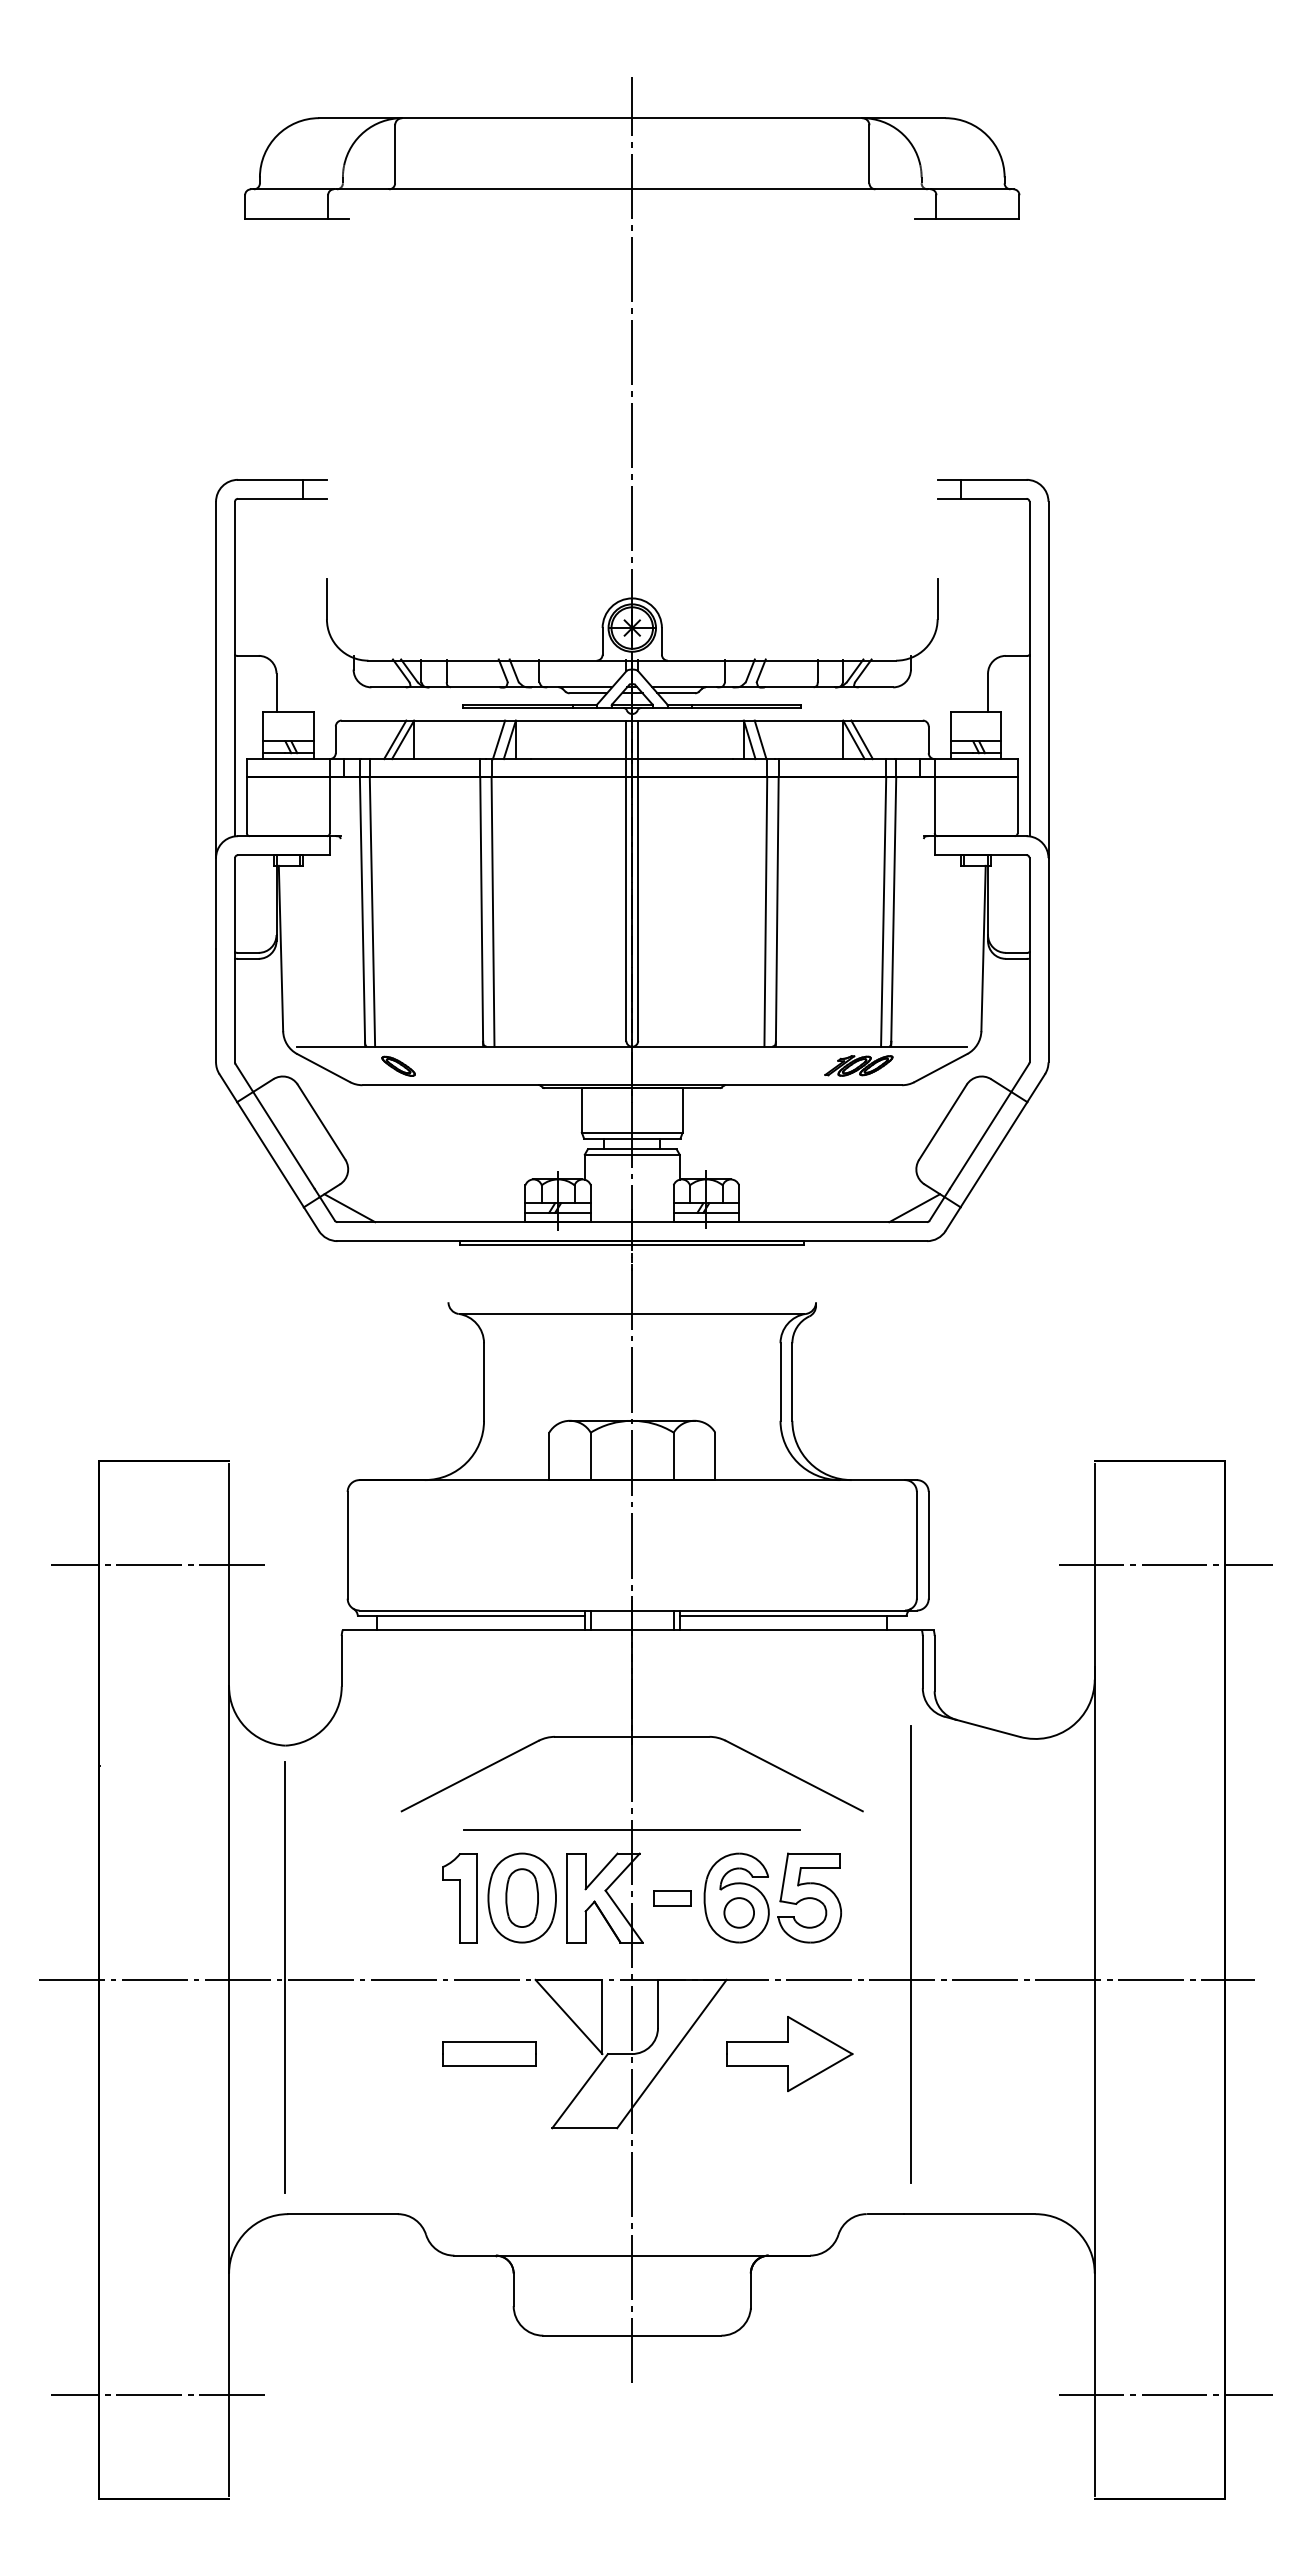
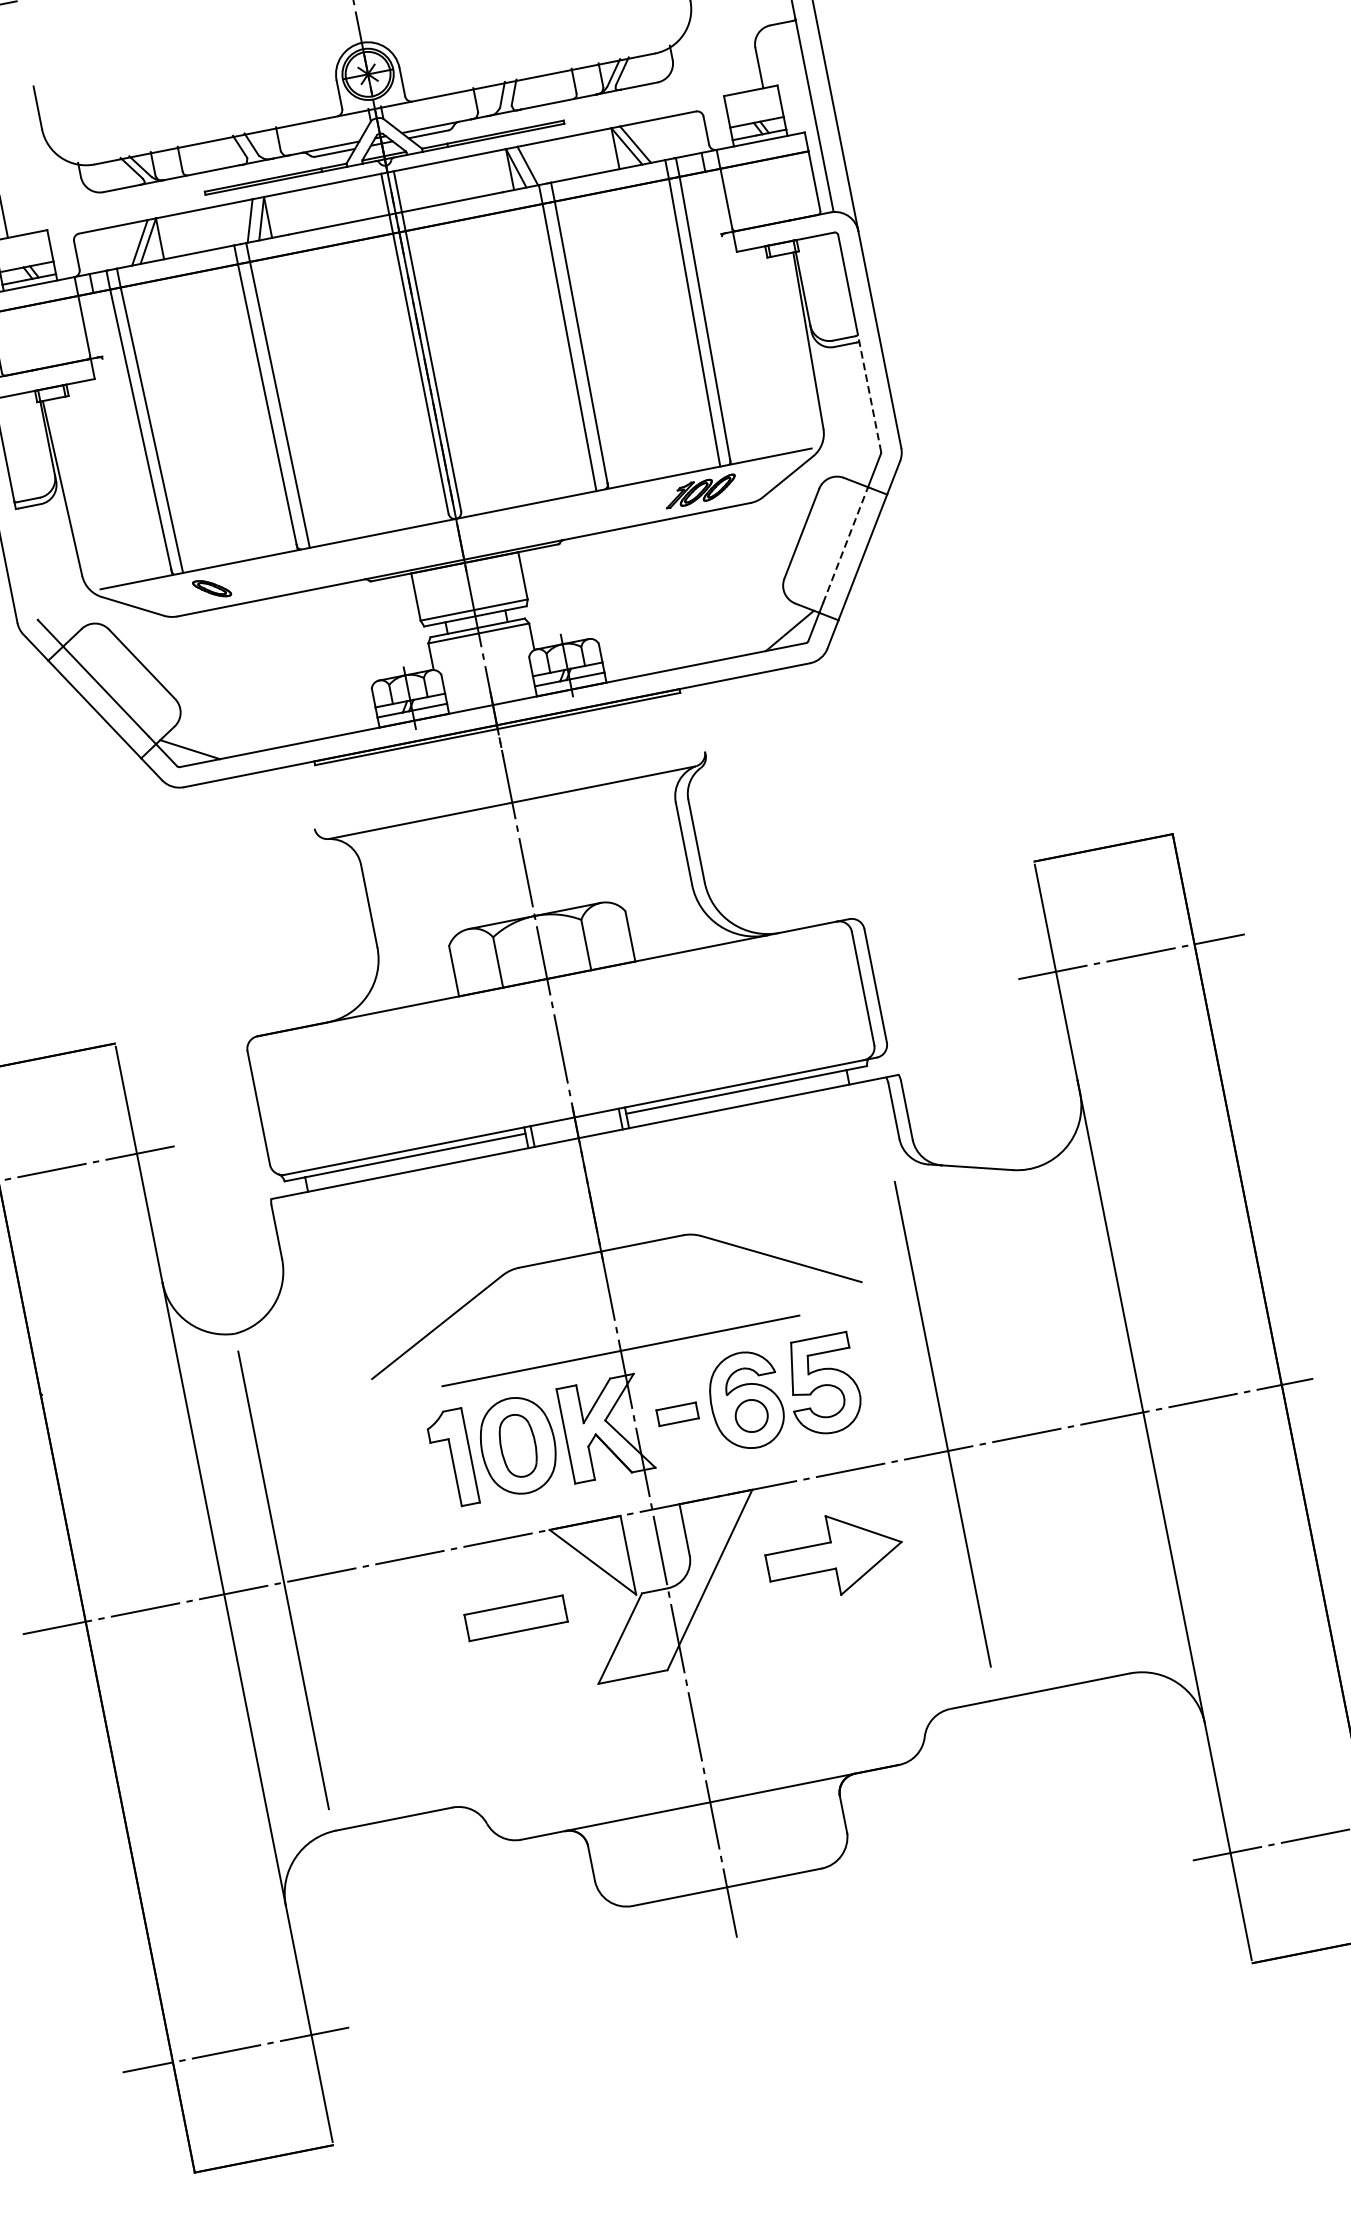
line: (1029, 1006) -> (869, 392), solid -> dashed
line: (235, 1010) -> (27, 563), removed
line: (980, 1140) -> (845, 545), solid -> dashed

